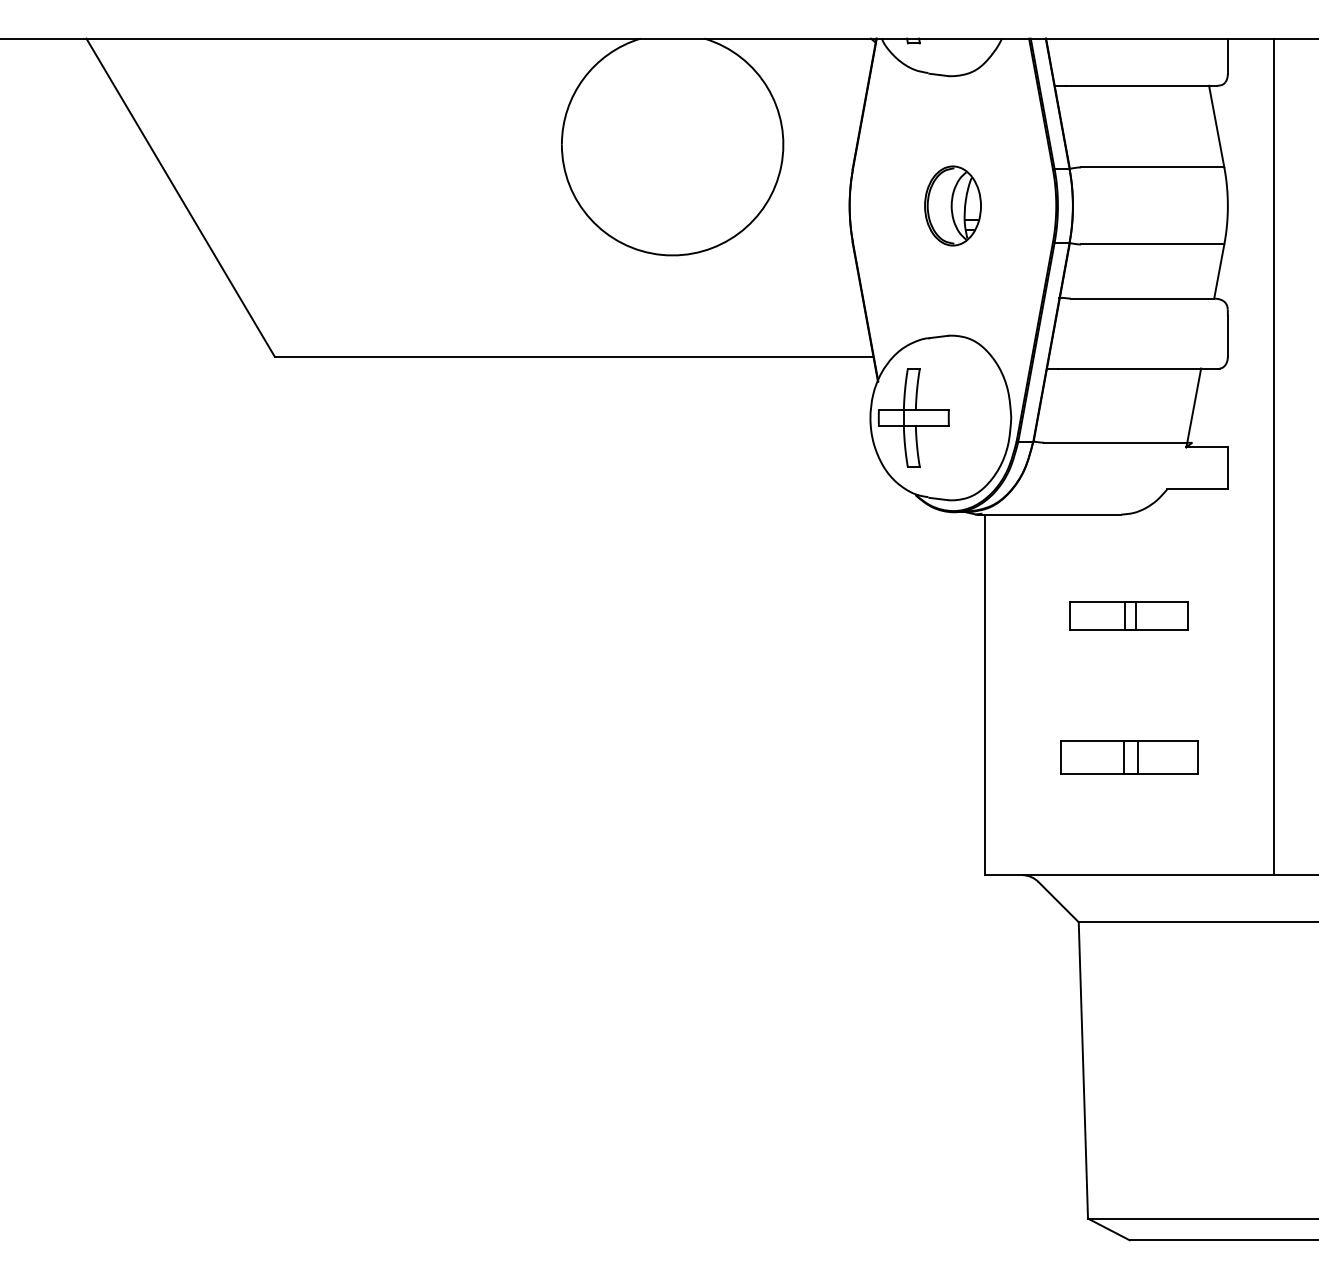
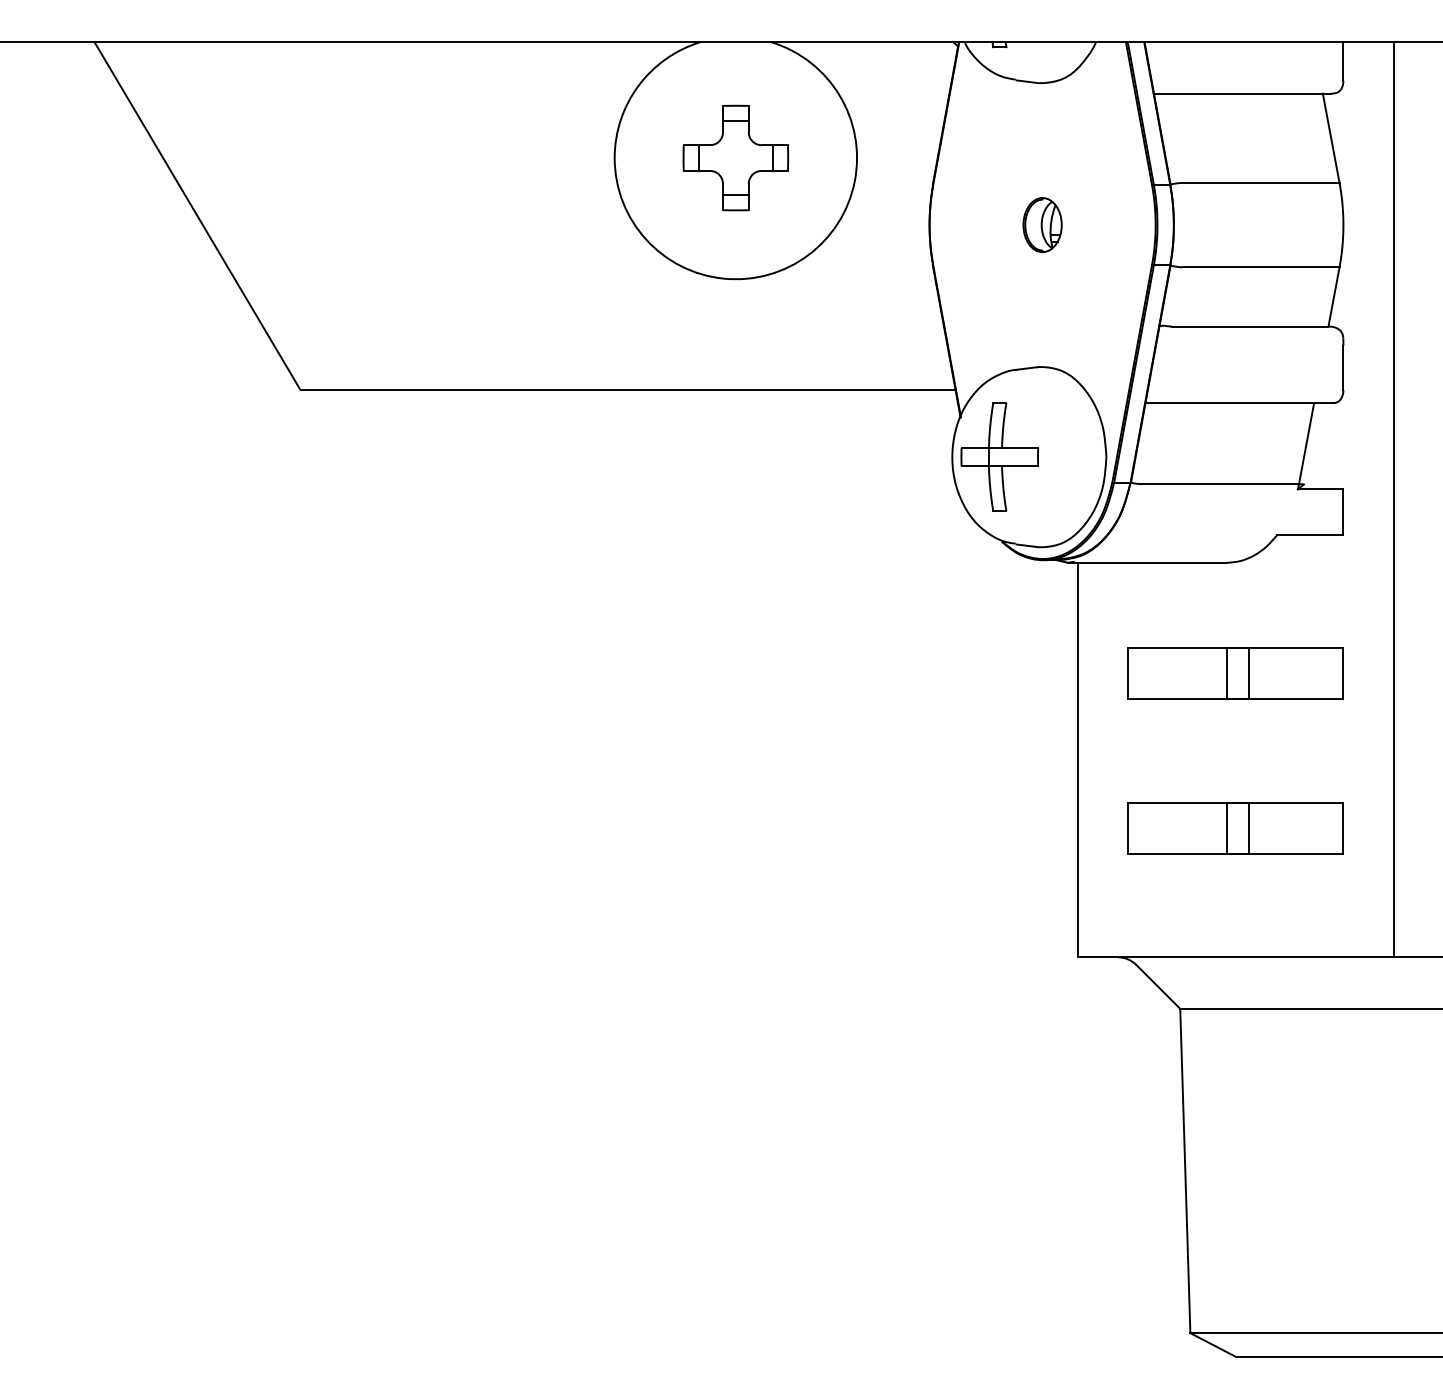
part: (672, 144) -> (735, 157), added
part: (952, 205) -> (1042, 224), size x0.62
part: (1129, 615) -> (1235, 673), size x1.67
part: (1129, 757) -> (1235, 828), size x1.43

